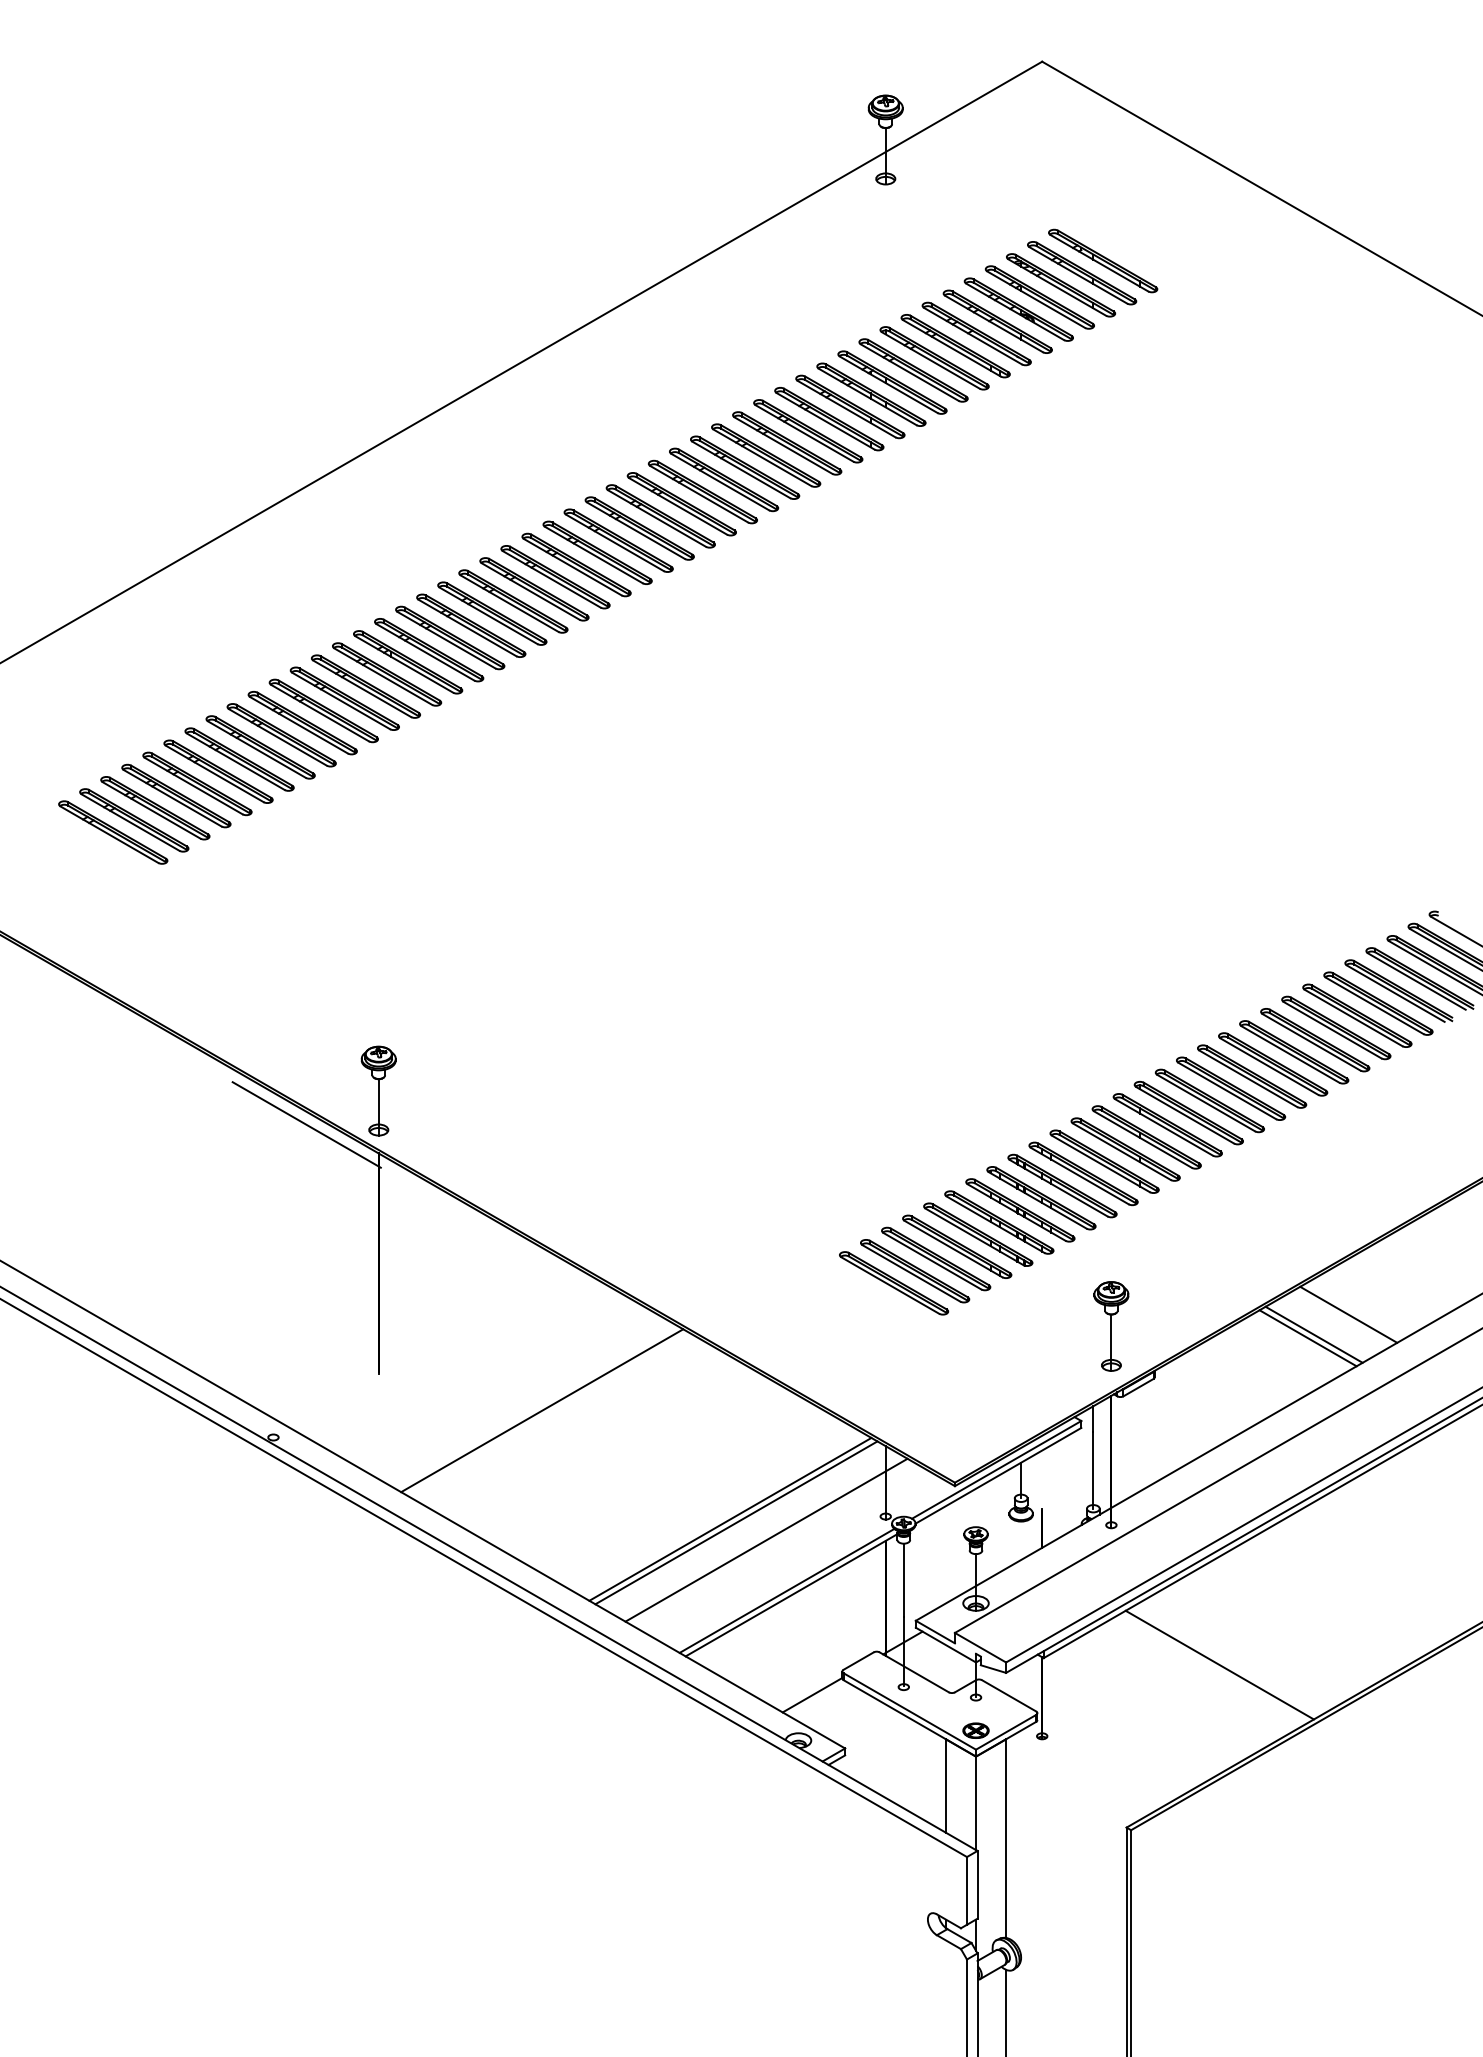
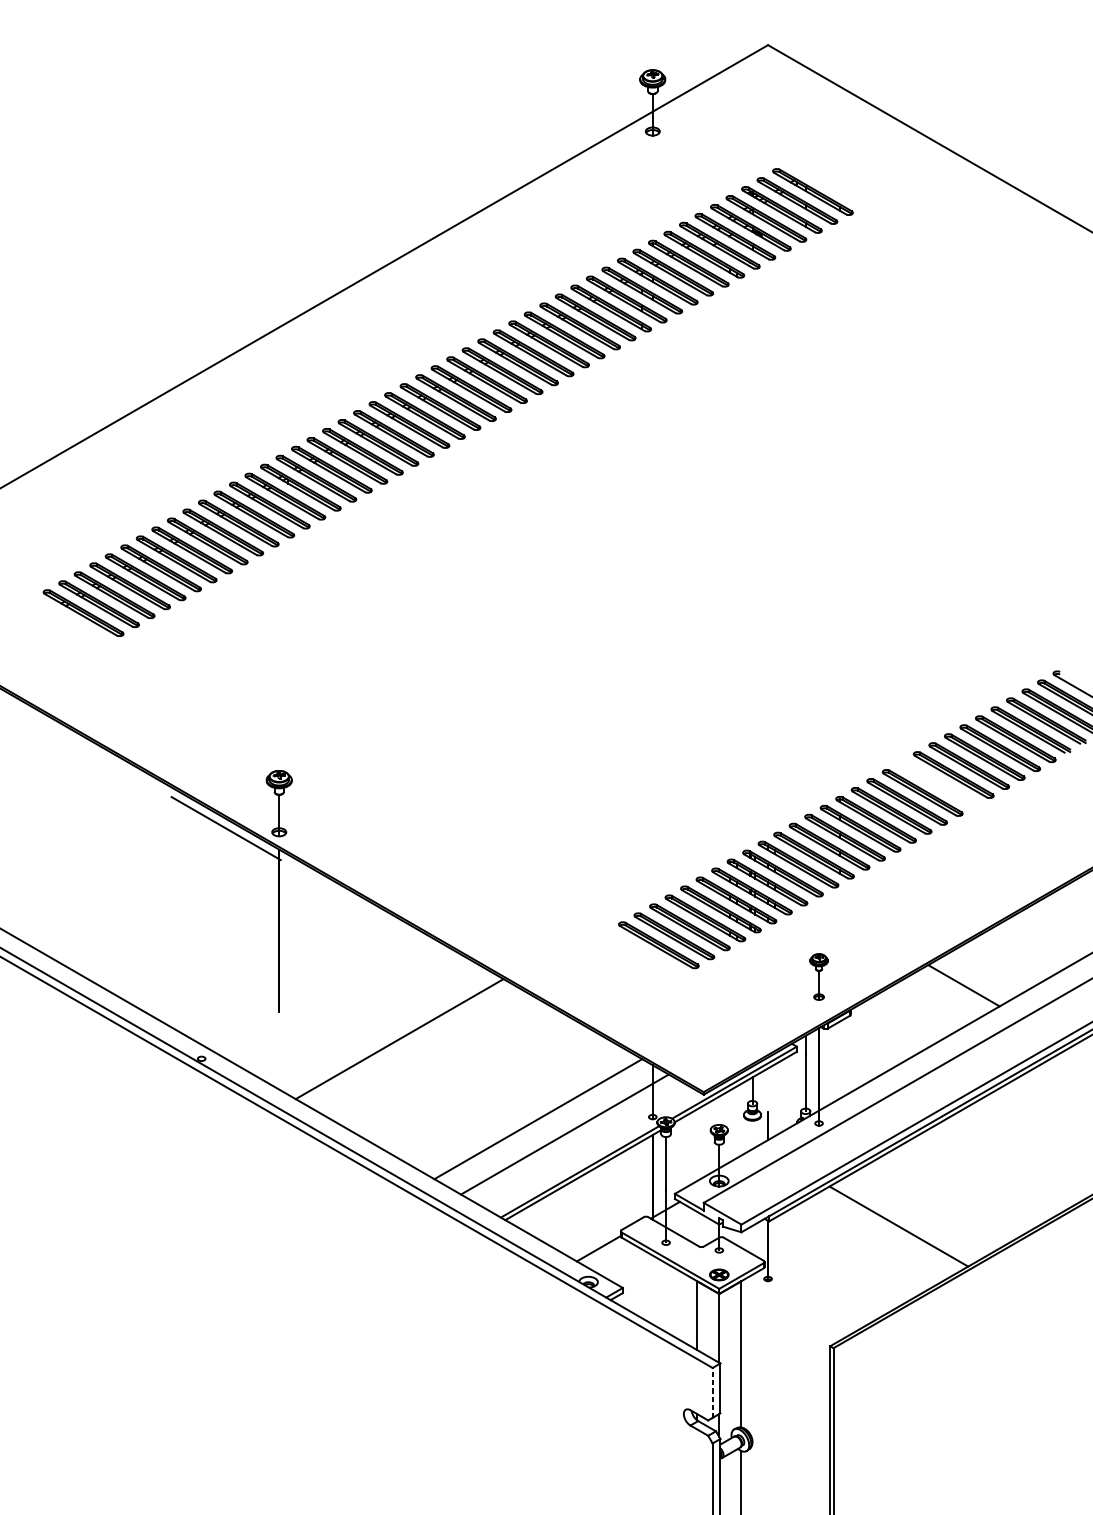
part: (1273, 1064) -> (938, 784), removed
line: (1348, 1314) -> (993, 968), removed
part: (1111, 1326) -> (819, 977), size x0.7
line: (1313, 1334) -> (967, 982), removed
line: (736, 1522) -> (542, 1121), removed
line: (967, 1890) -> (713, 1392), solid -> dashed

